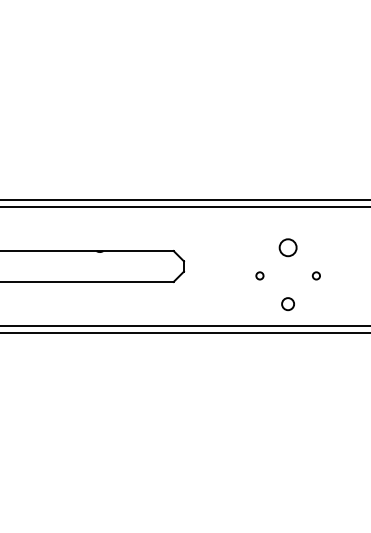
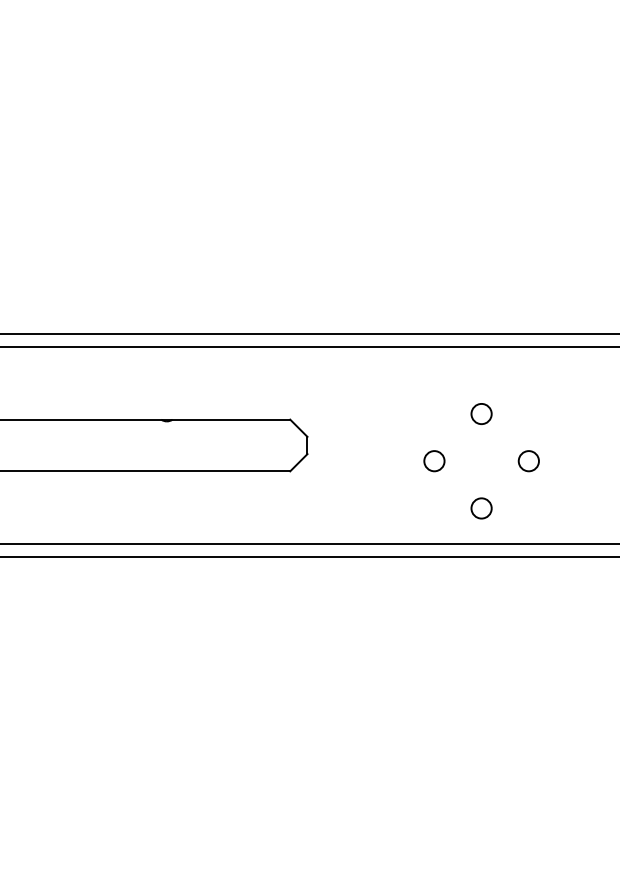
circle: (287, 247) -> (480, 413), size x0.71
circle: (259, 275) -> (433, 460), size x1.67
circle: (316, 275) -> (529, 460), size x1.67

